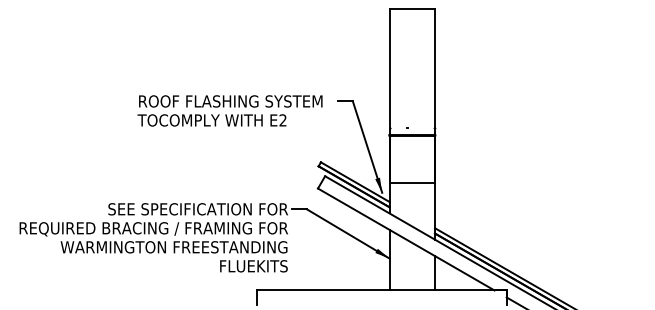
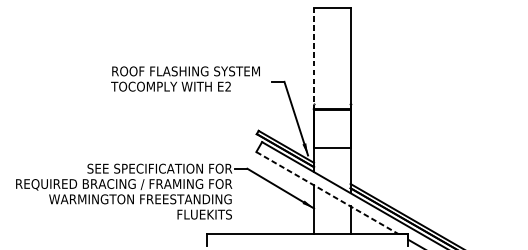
line: (389, 71) -> (313, 57), solid -> dashed
text: (229, 110) -> (185, 78), moved
line: (406, 239) -> (327, 193), solid -> dashed

